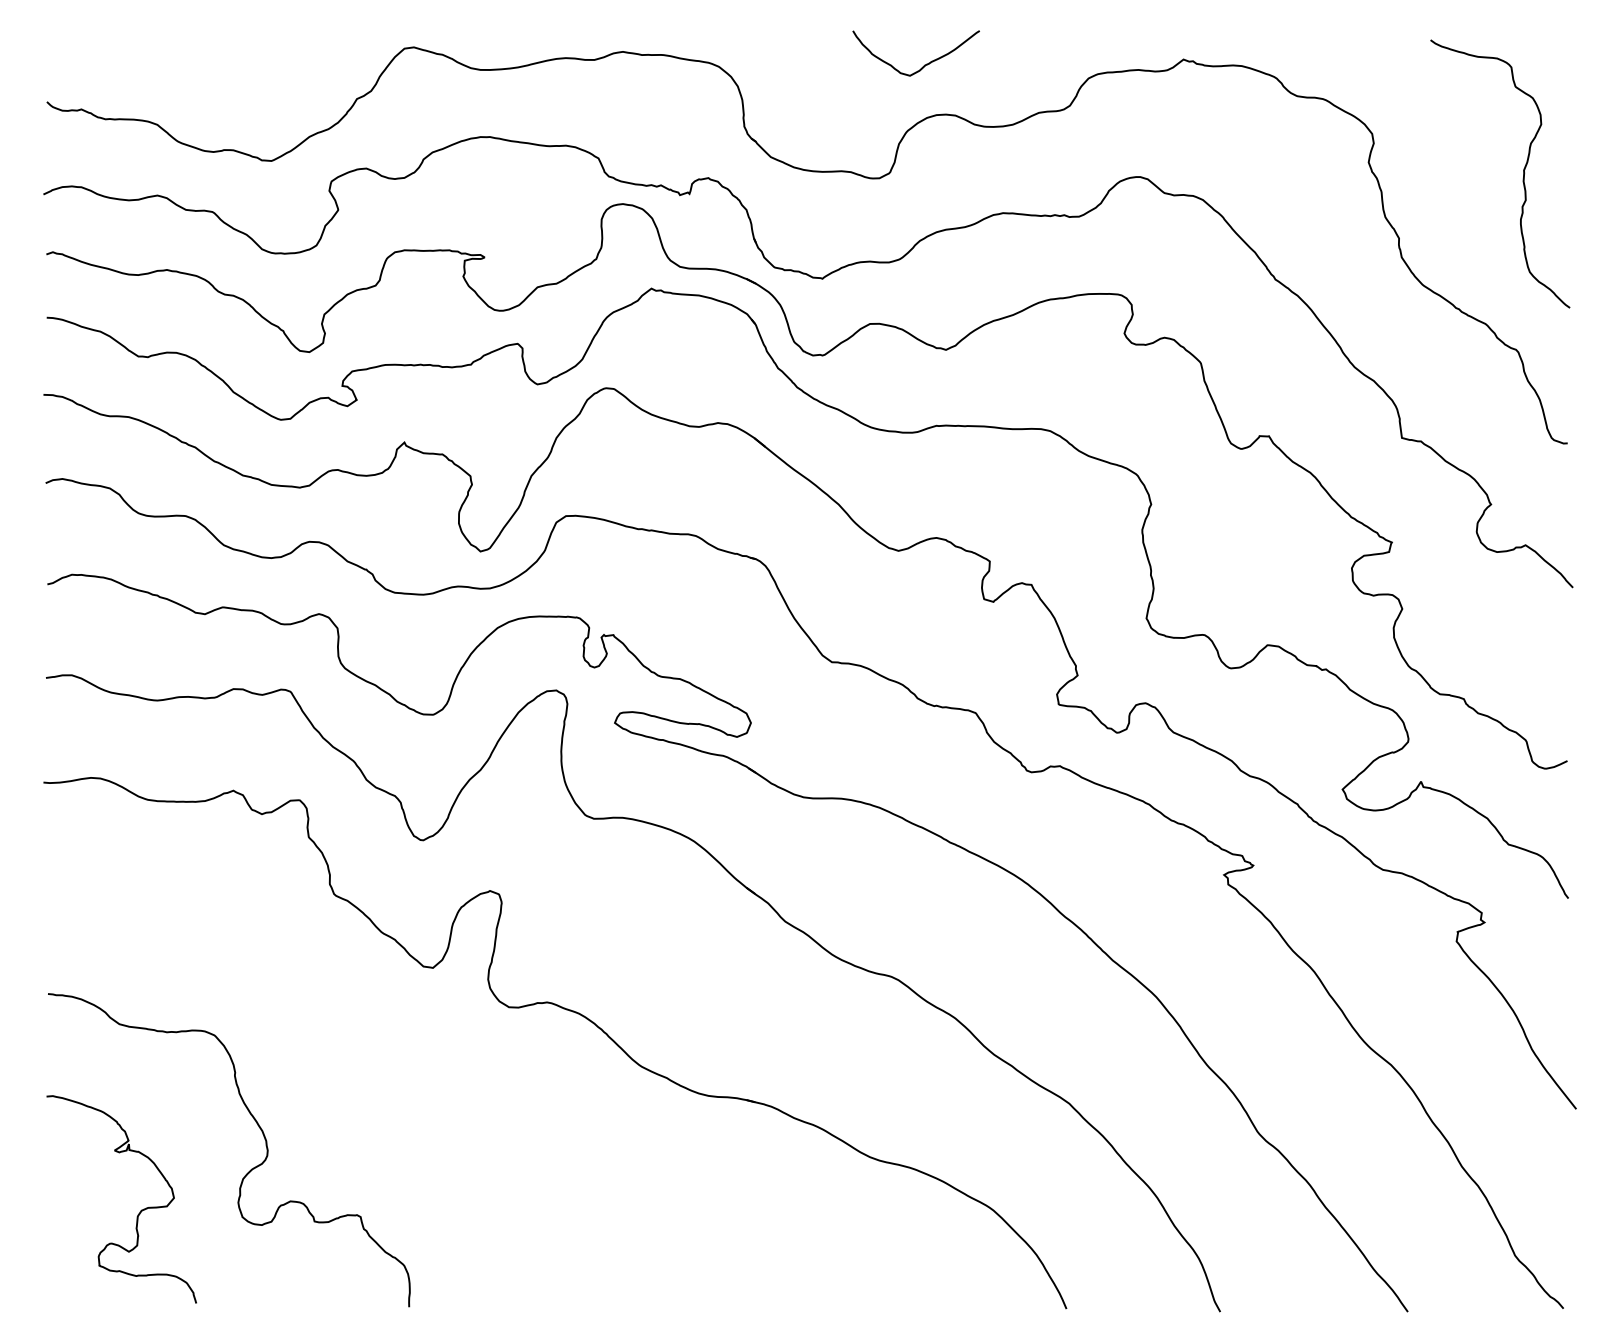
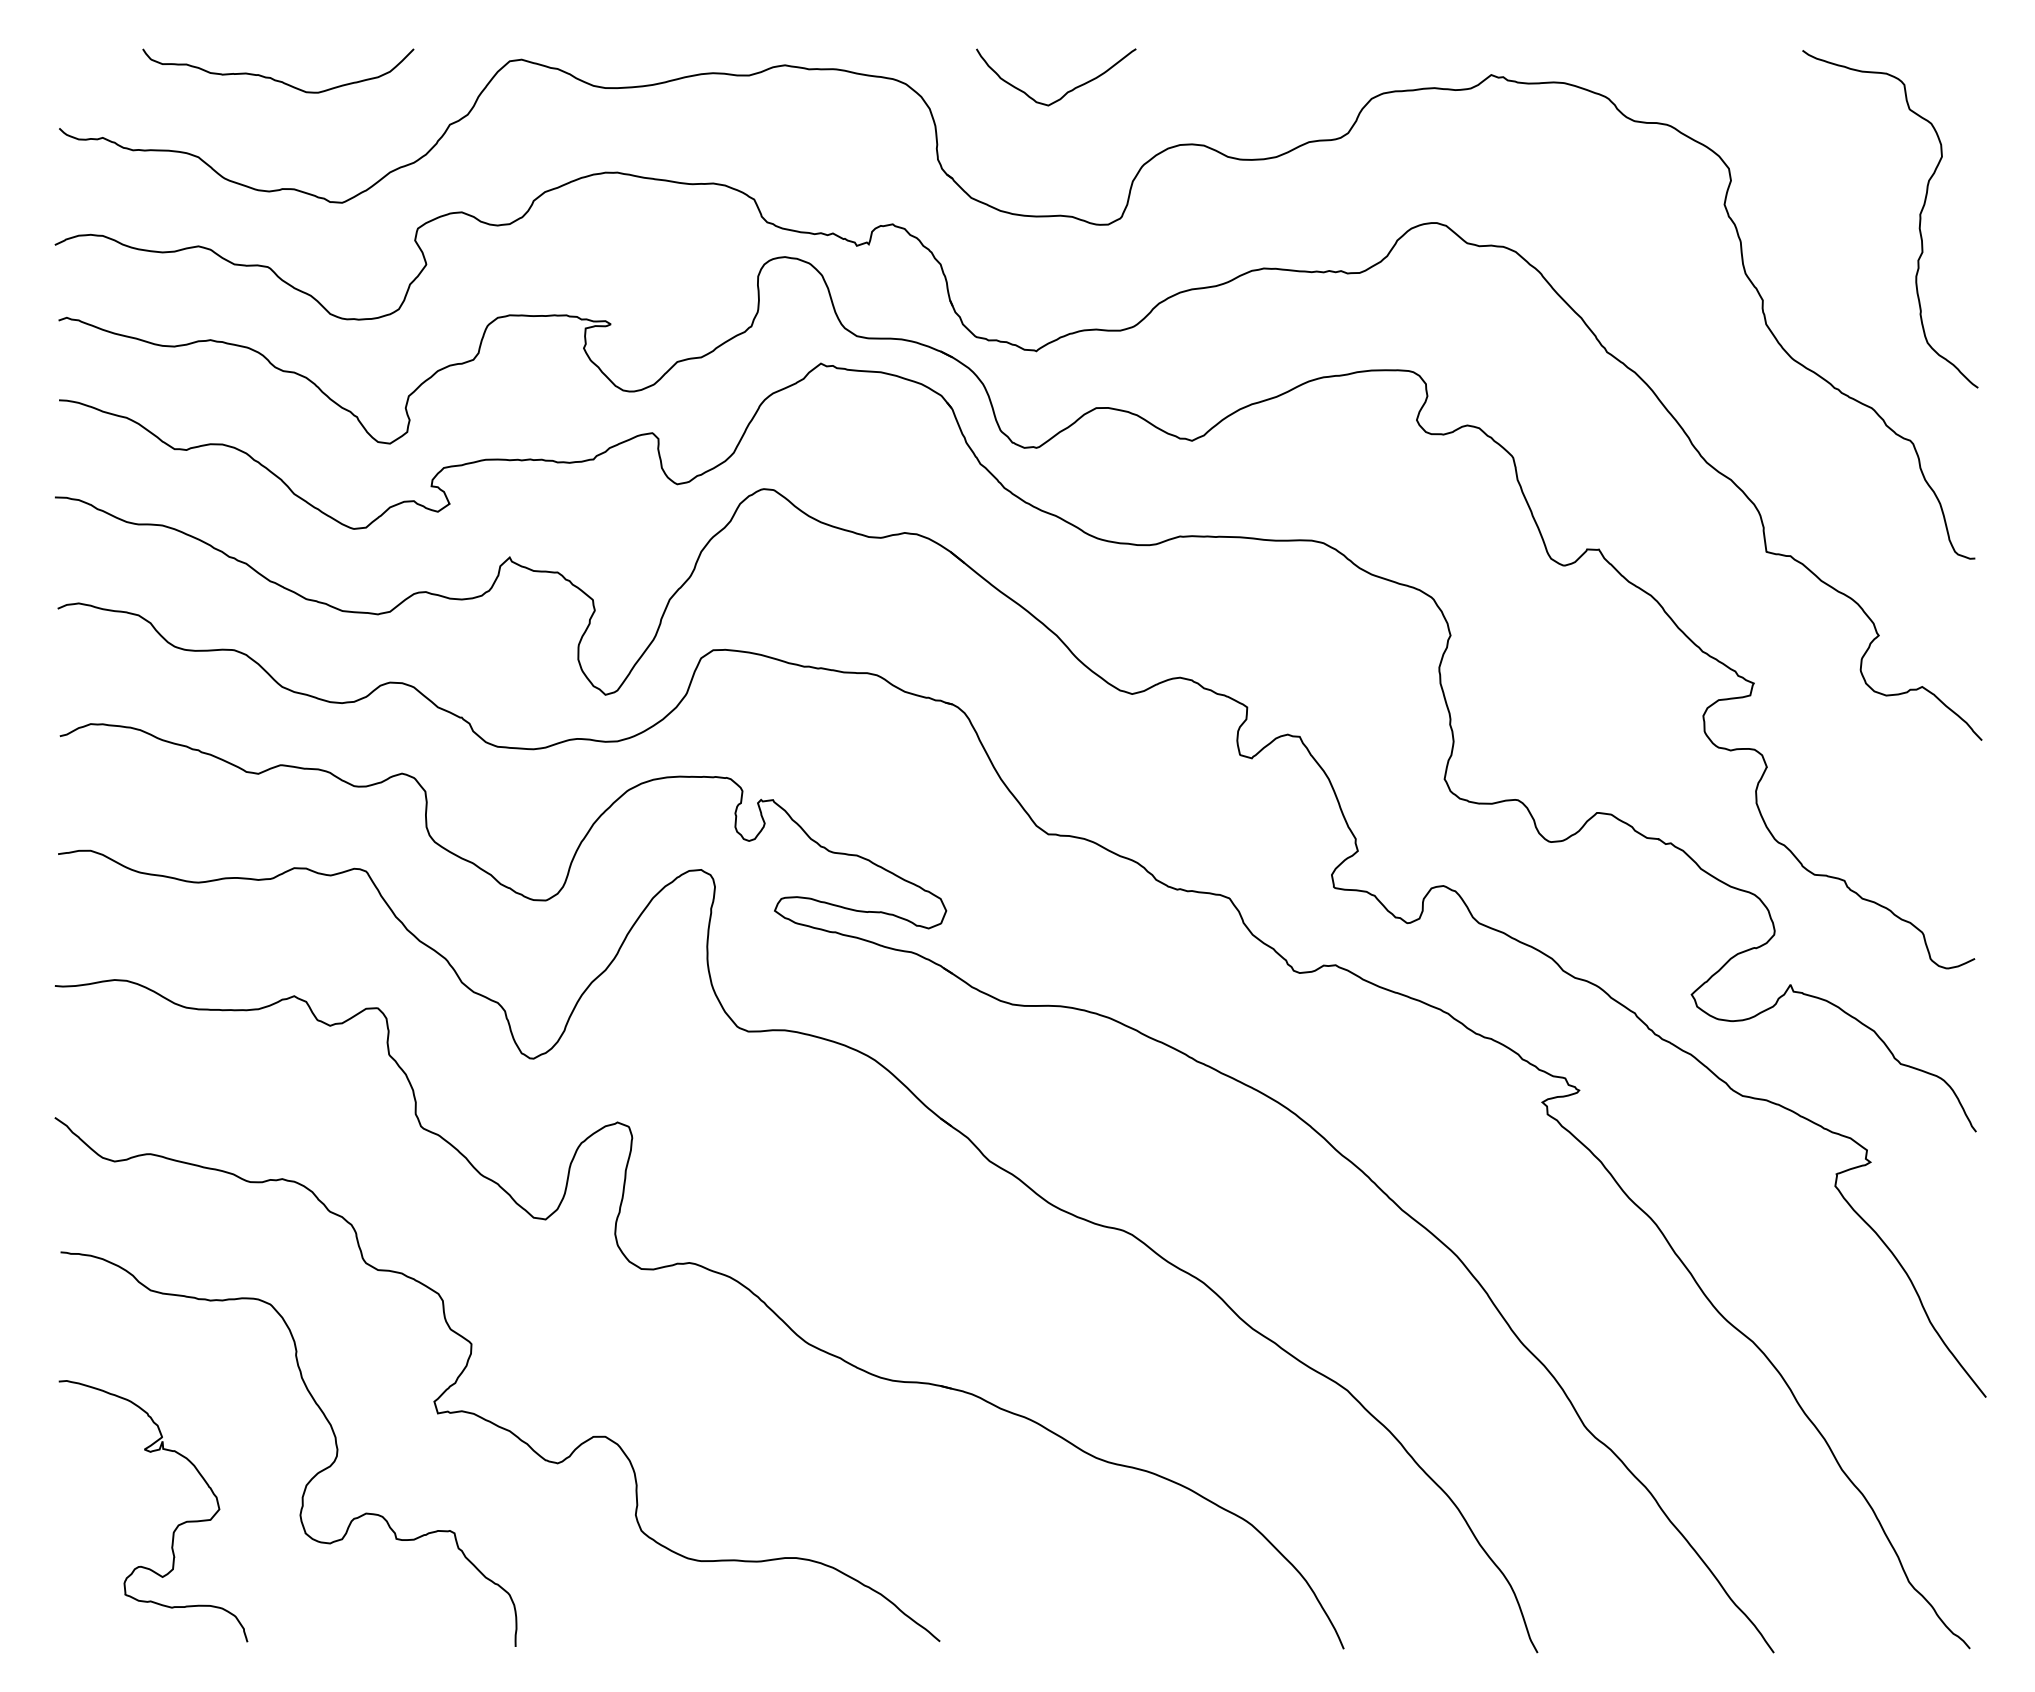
curve: (218, 62) -> (275, 78), added
curve: (924, 64) -> (1066, 91), moved
curve: (371, 1083) -> (468, 1365), added

